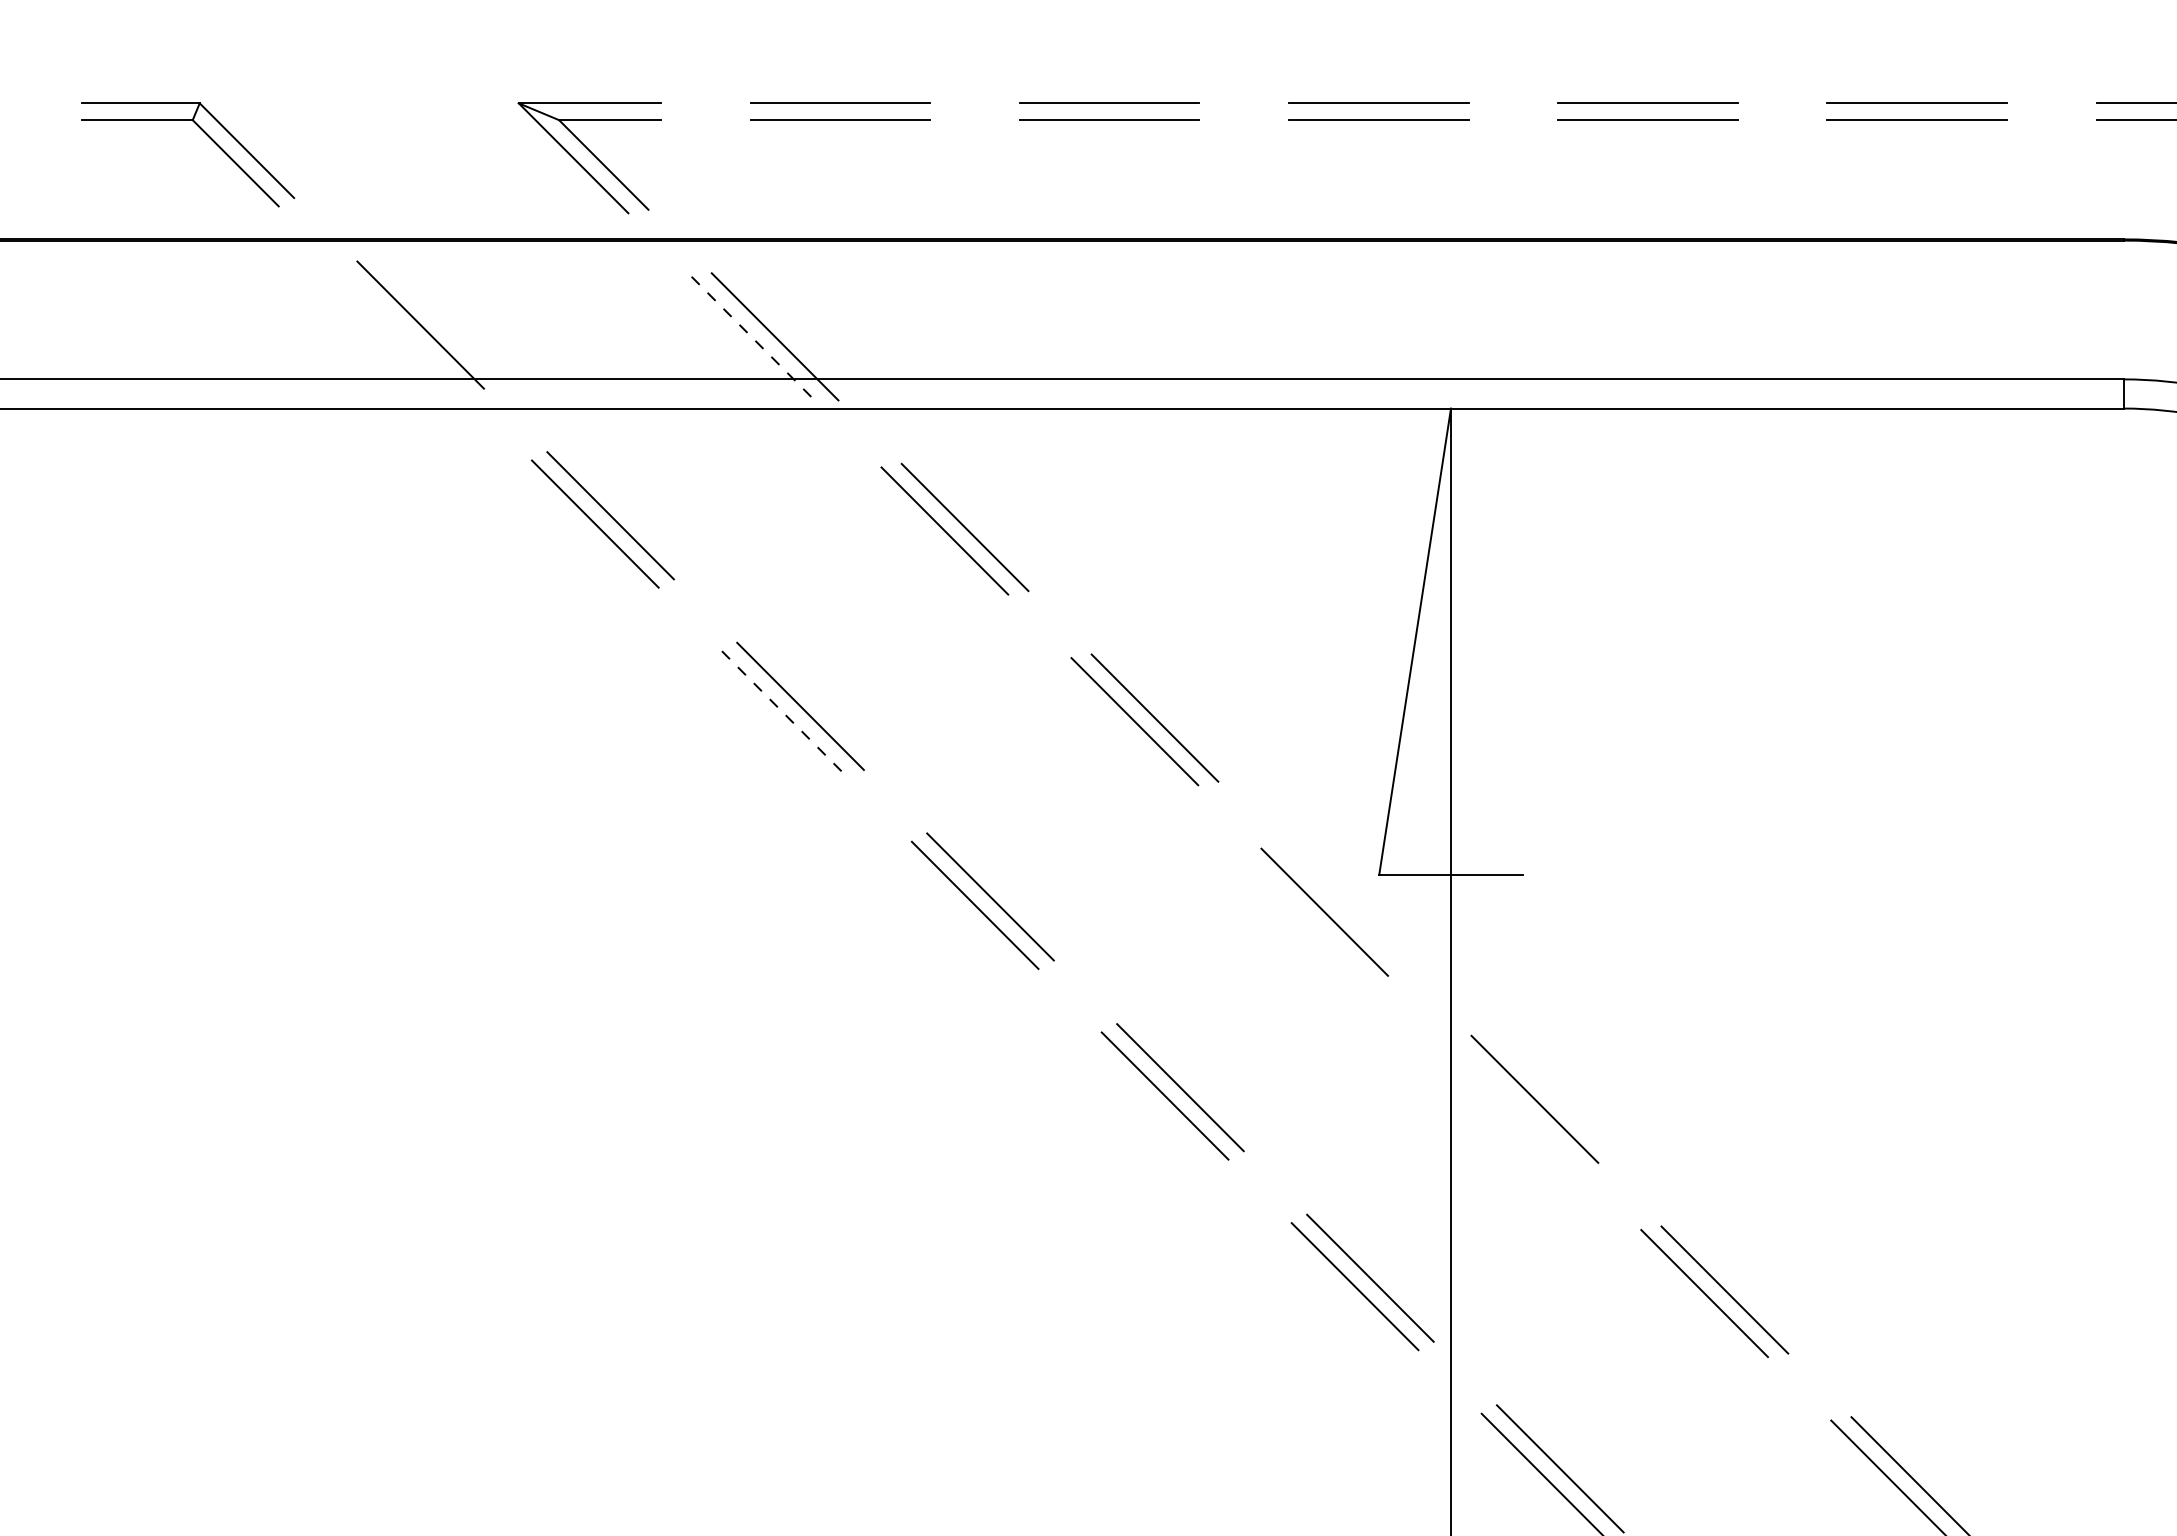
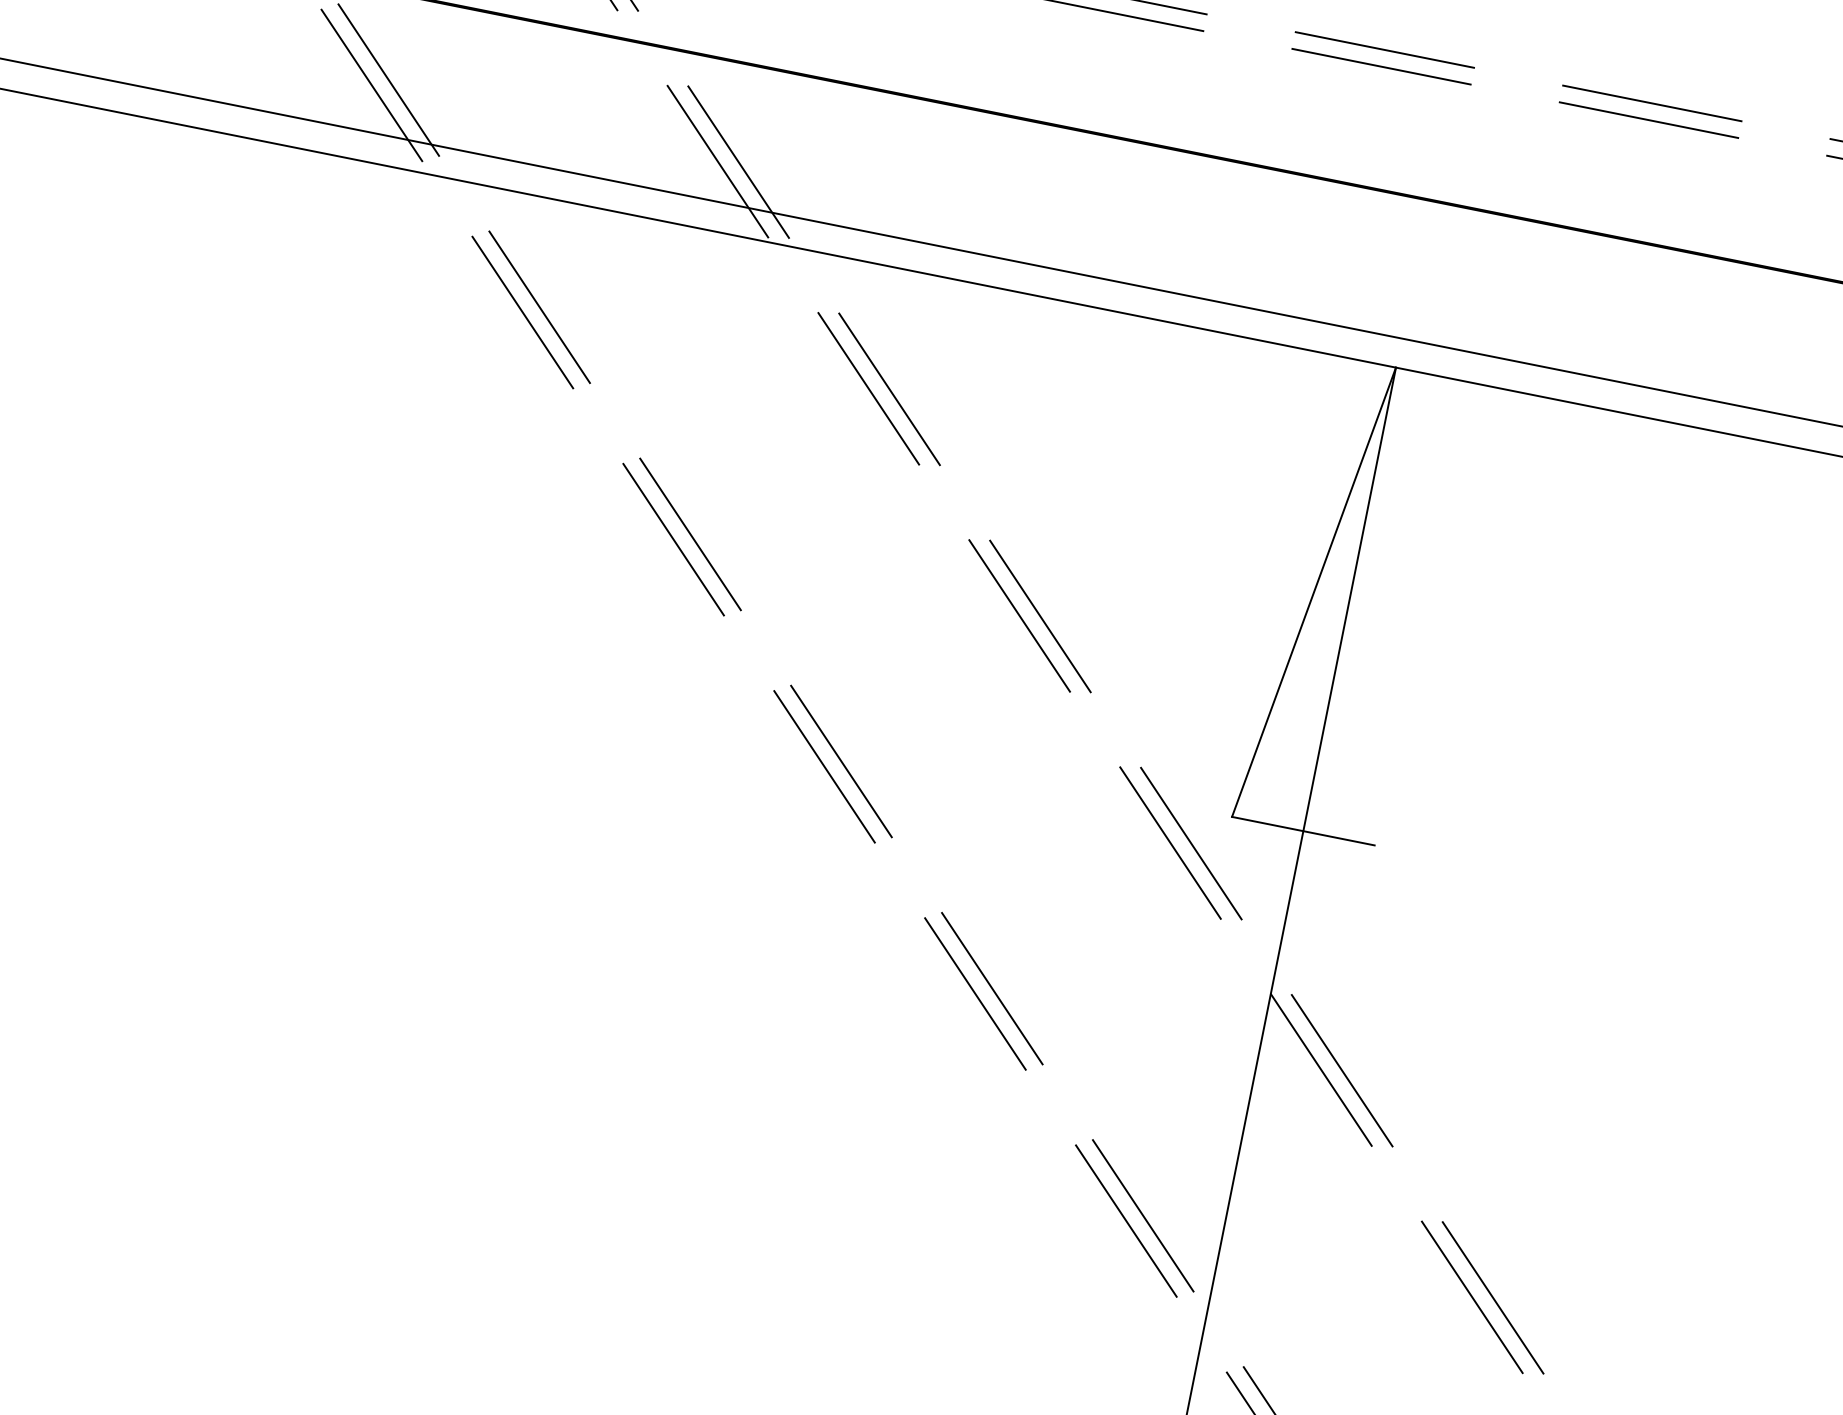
line: (405, 333) -> (372, 85), added
line: (754, 340) -> (717, 161), dashed -> solid
line: (785, 714) -> (673, 539), dashed -> solid
line: (1344, 908) -> (1190, 843), added
line: (1514, 1102) -> (1321, 1069), added

